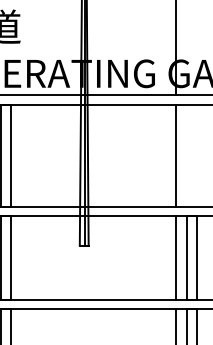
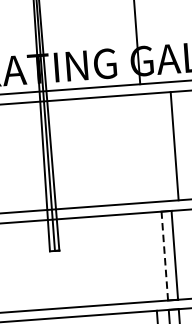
line: (175, 155) -> (174, 146), moved
line: (175, 257) -> (152, 256), removed
line: (187, 257) -> (165, 255), solid -> dashed

